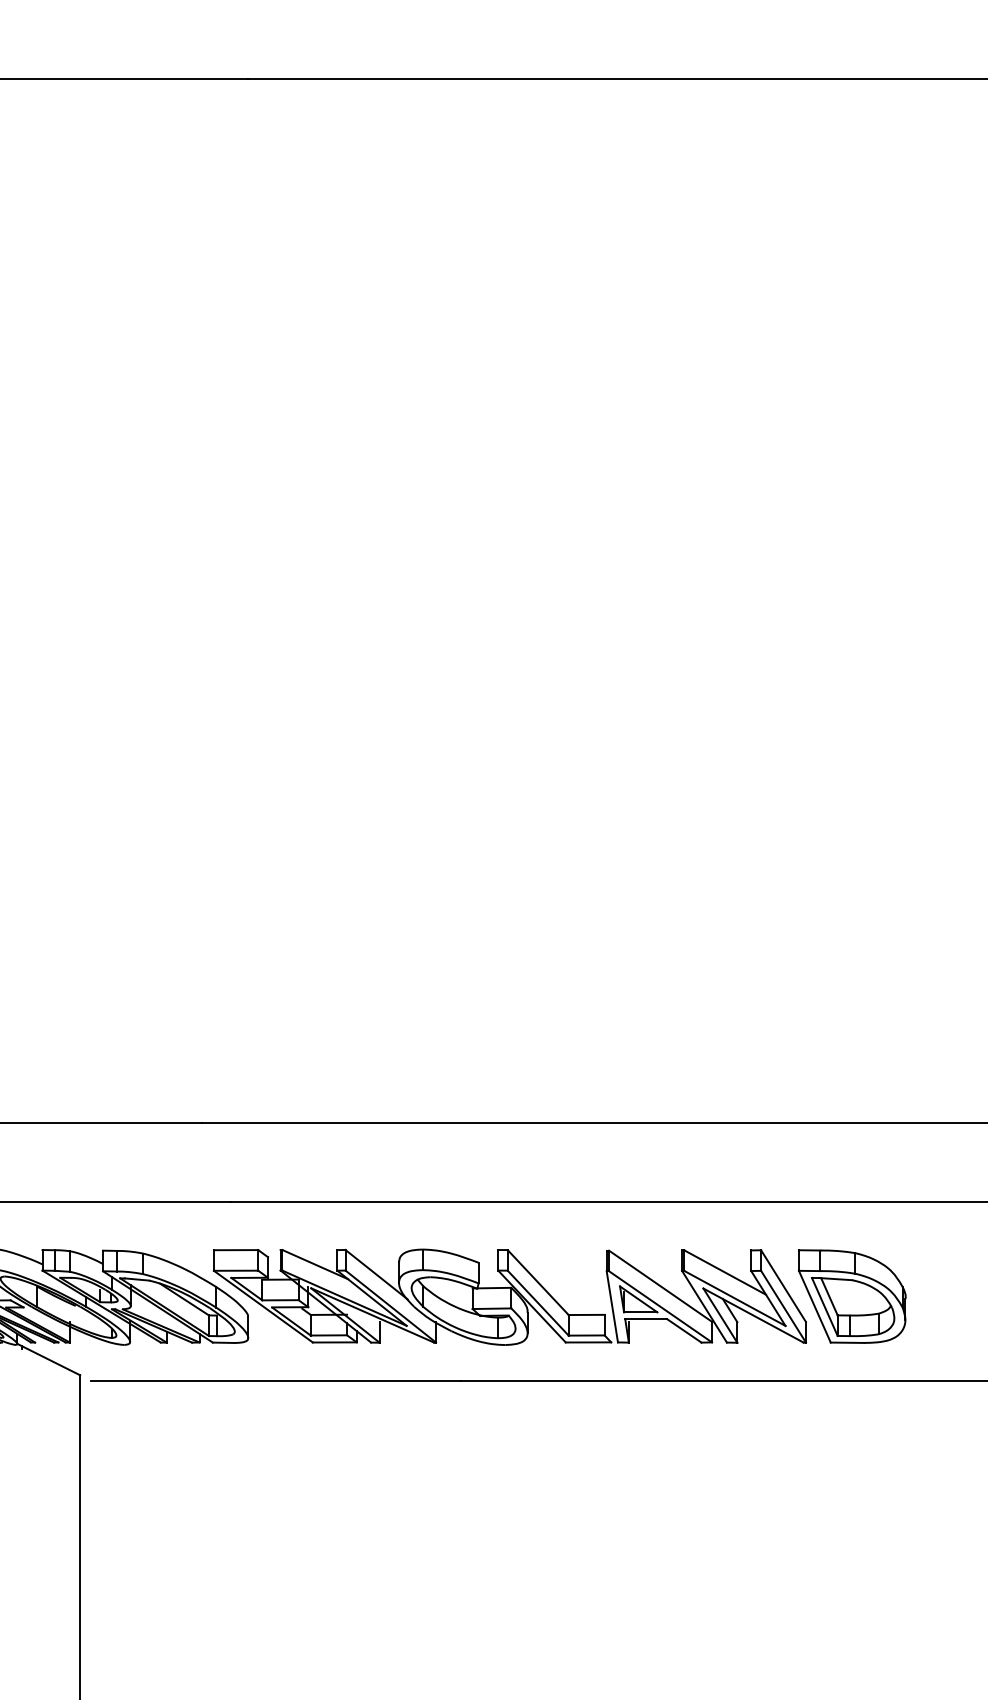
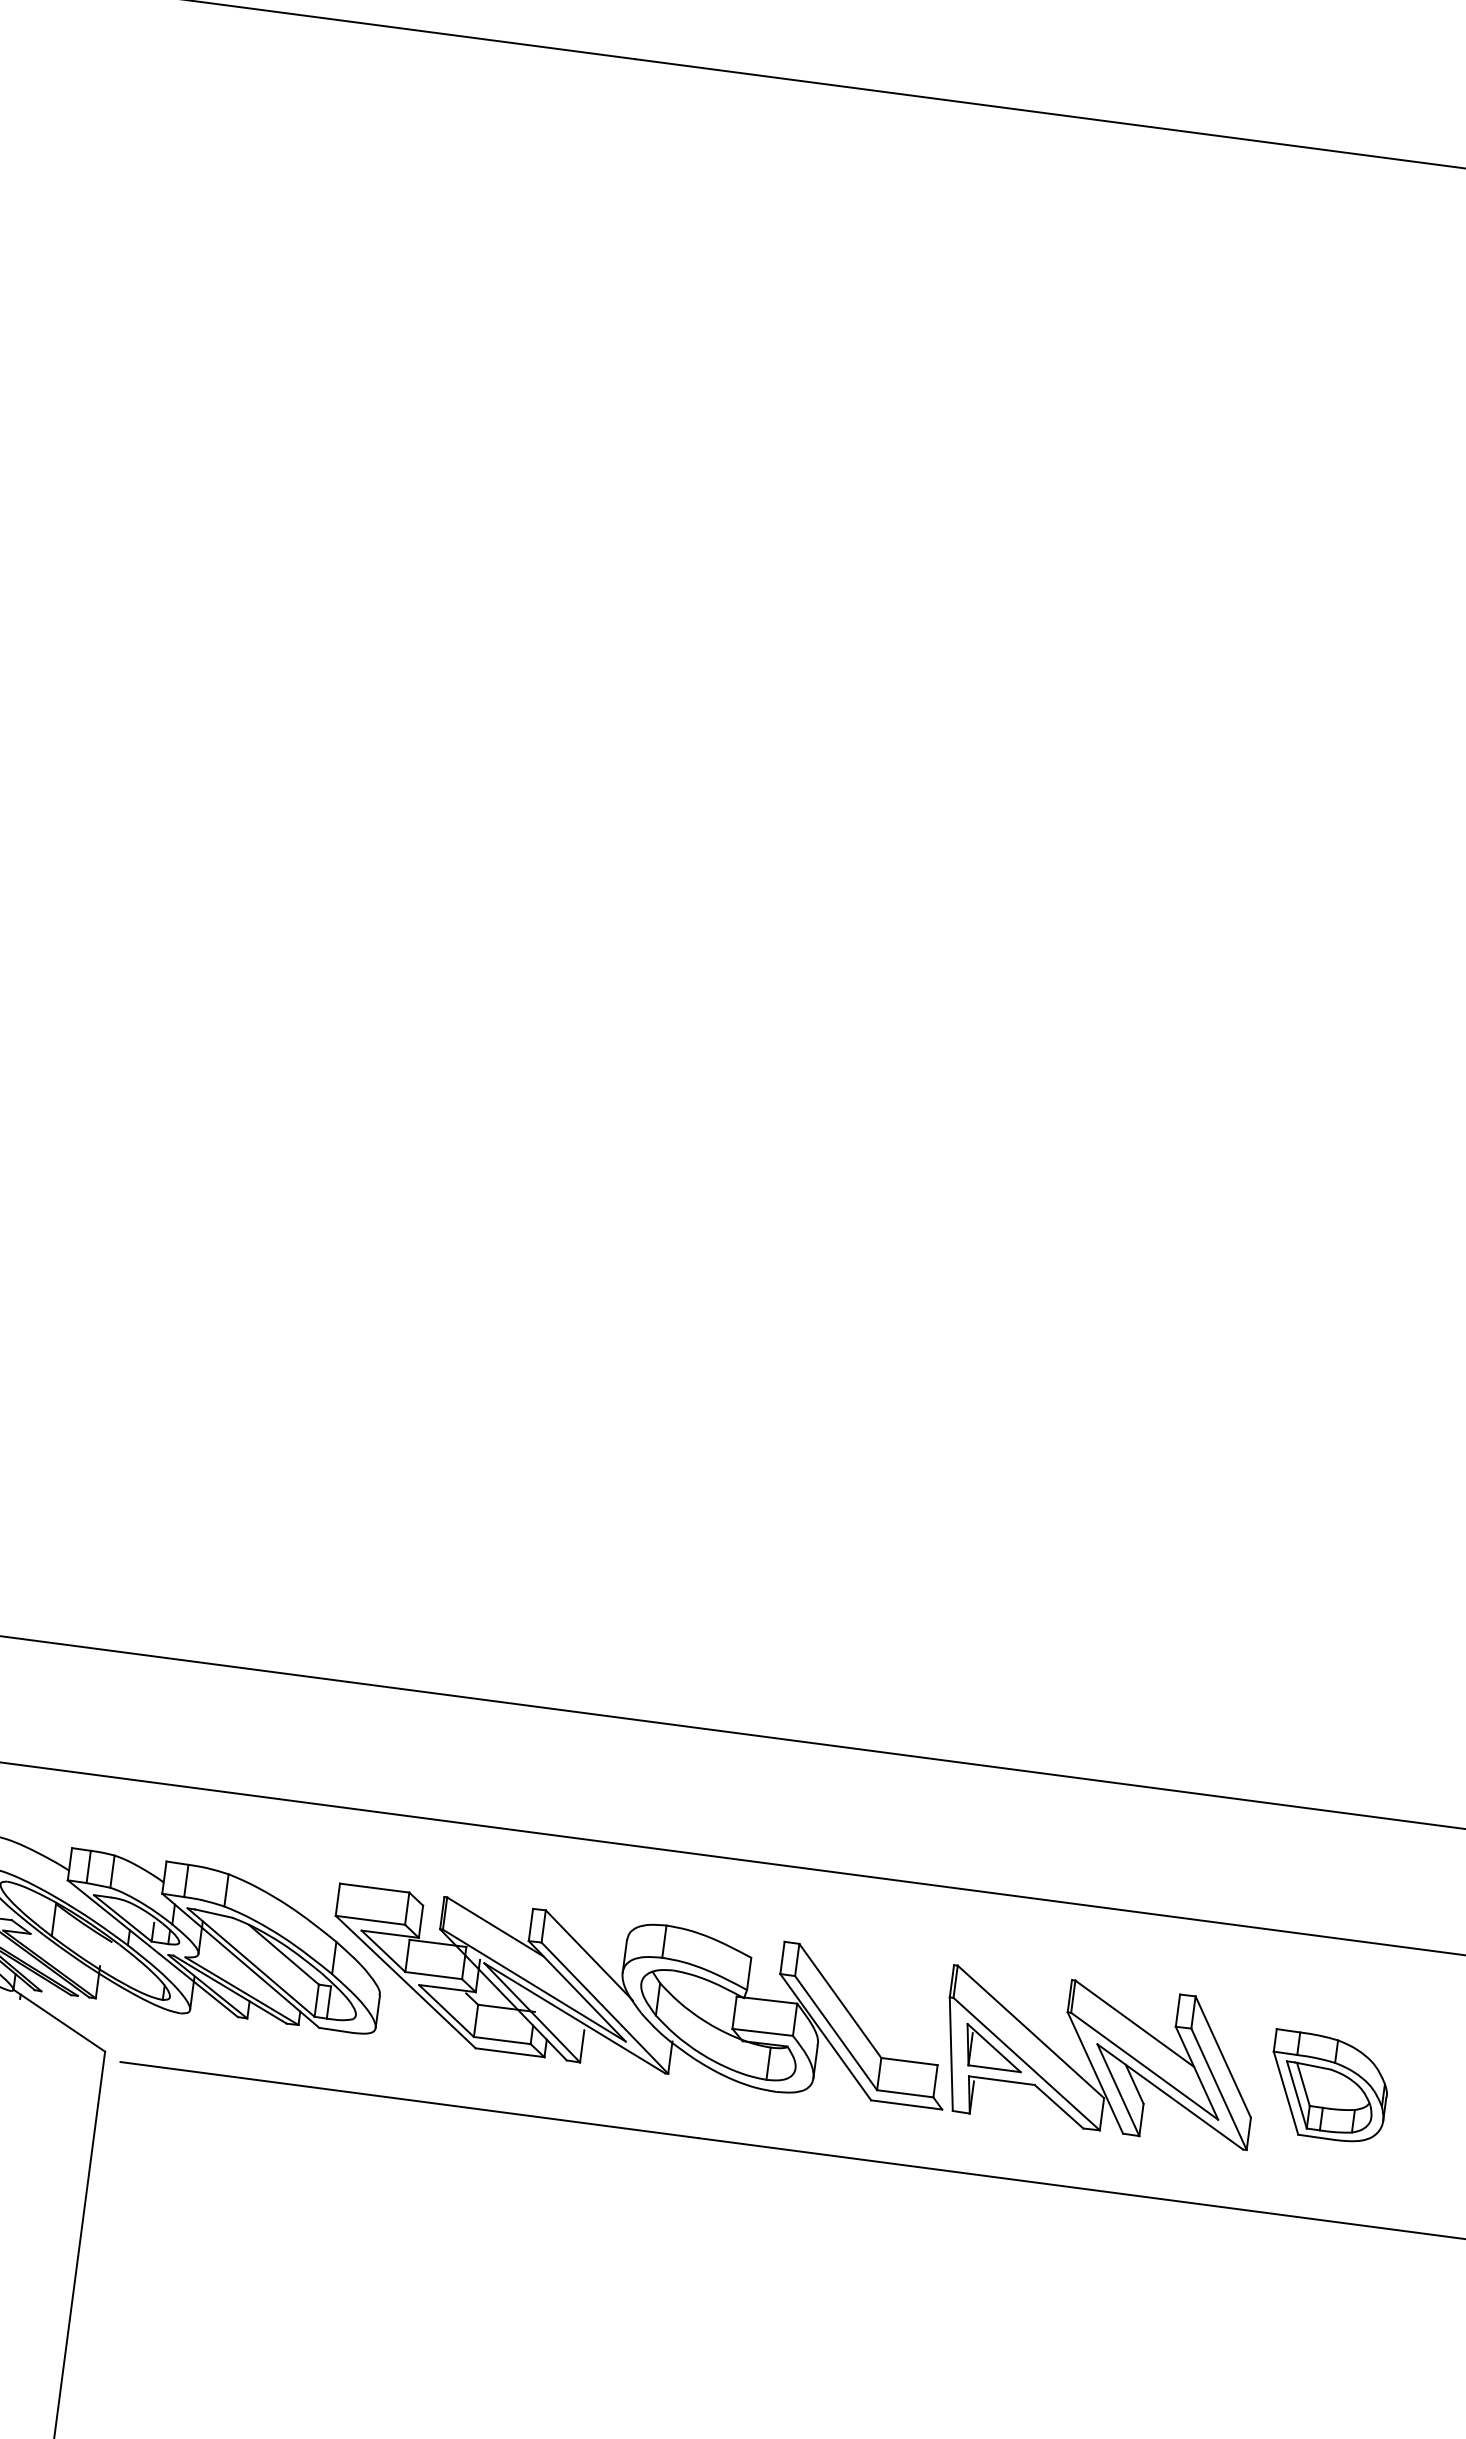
part: (851, 1296) -> (1327, 2087), size x0.7

